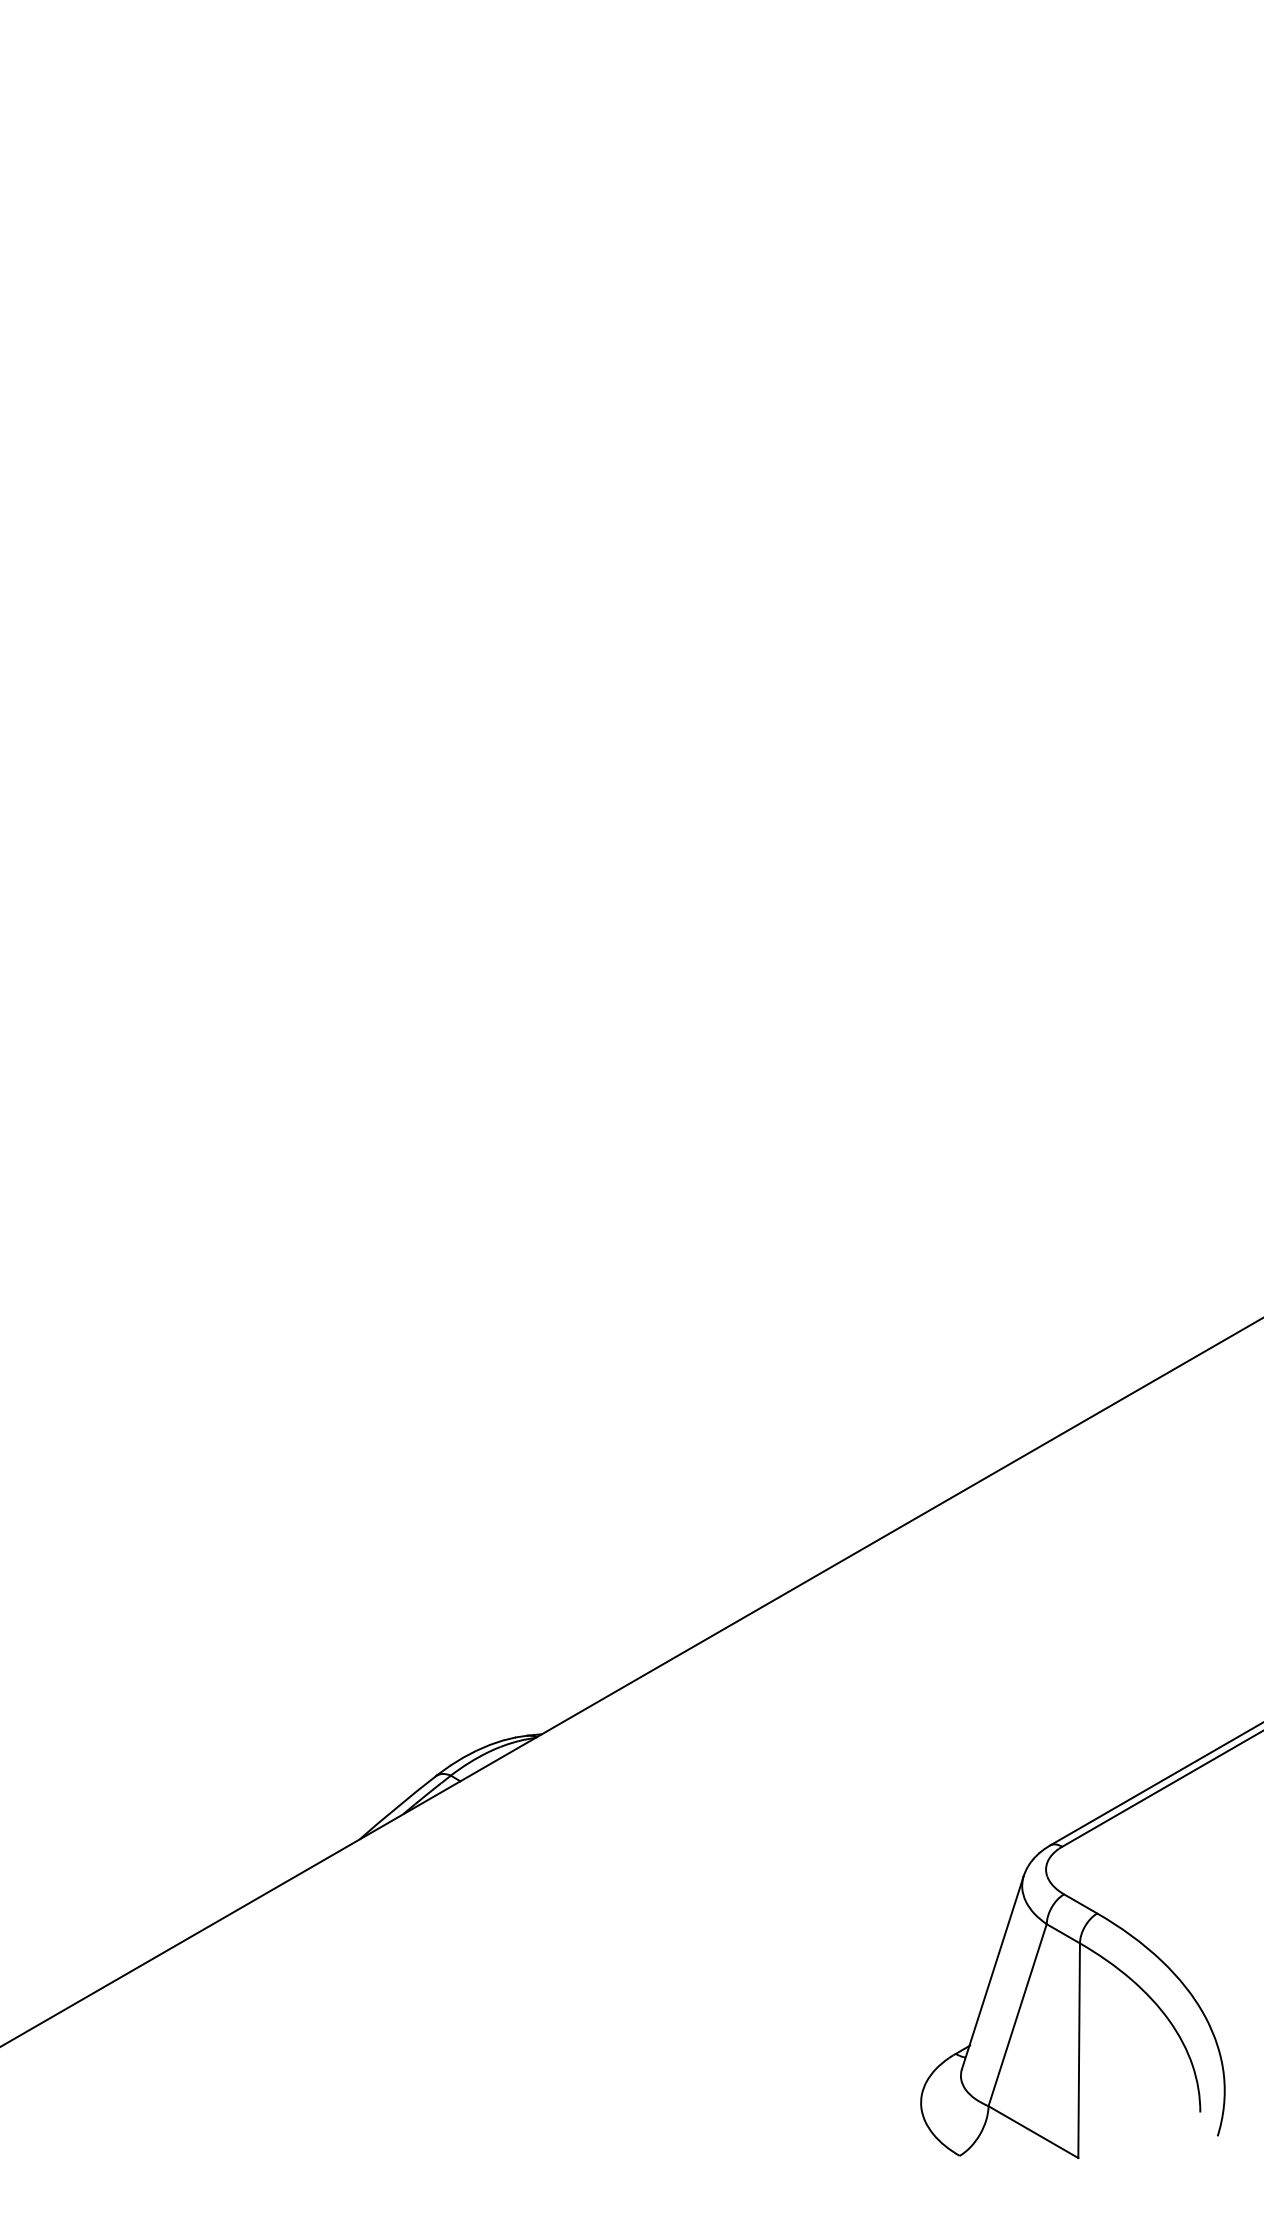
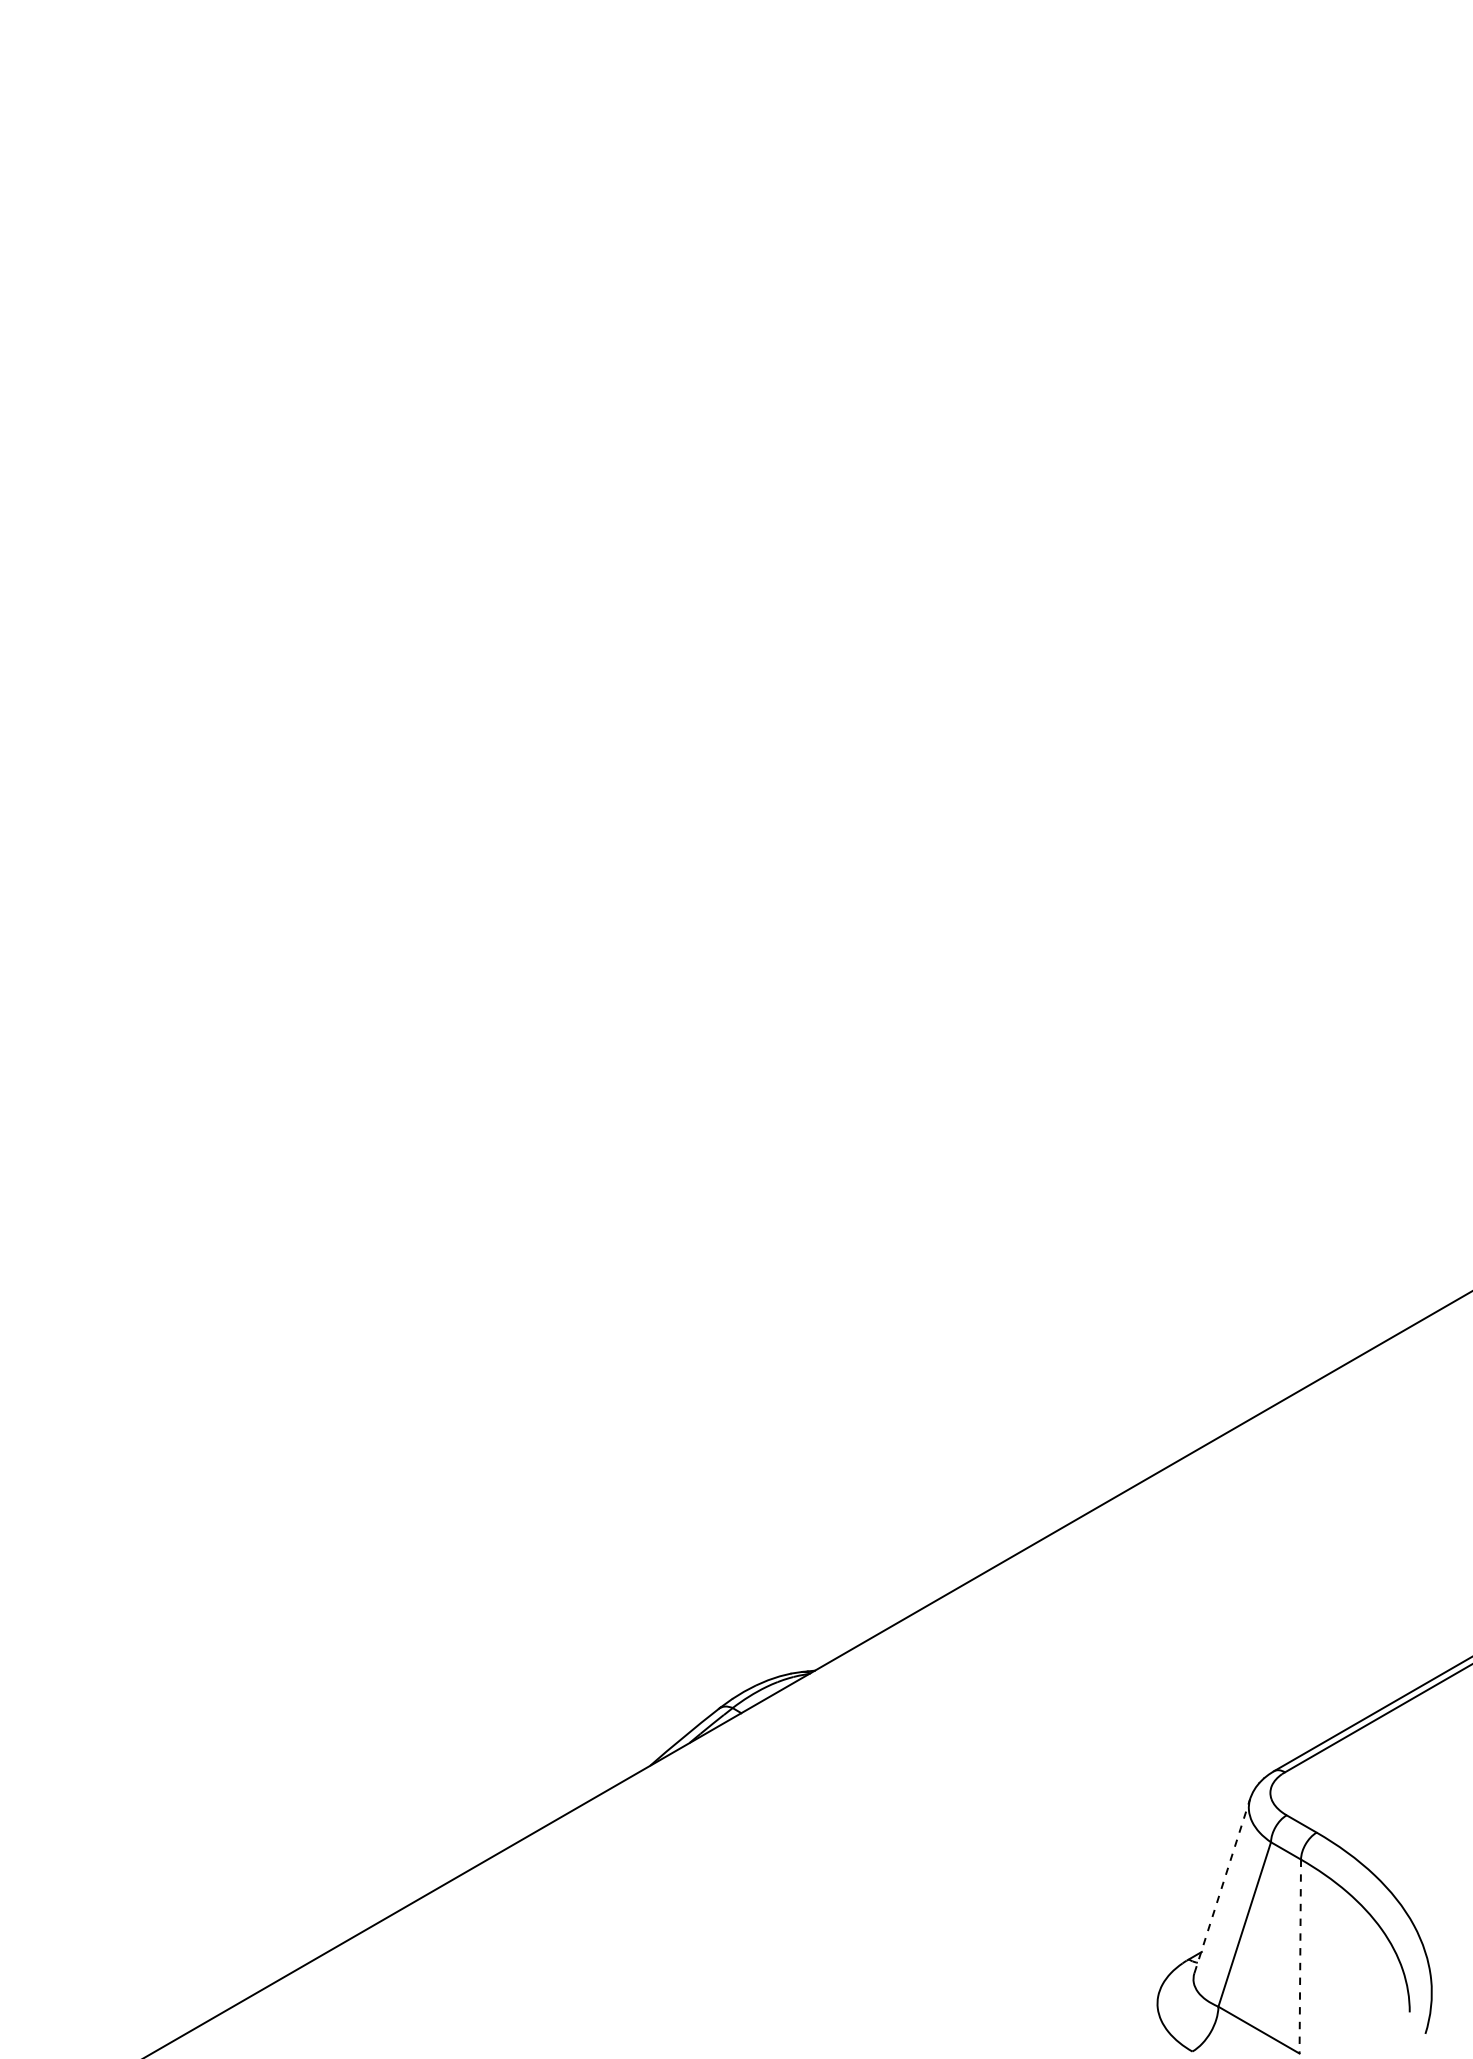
line: (993, 1973) -> (1222, 1886), solid -> dashed
line: (1079, 2050) -> (1300, 1956), solid -> dashed

